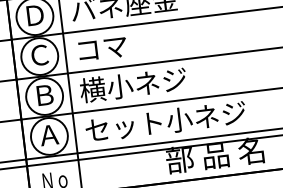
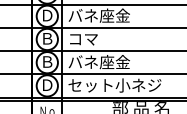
text: (39, 54) -> (47, 38), Ｃ -> Ｂ
text: (132, 85) -> (98, 62), 横小ネジ -> バネ座金
text: (49, 134) -> (47, 84), Ａ -> Ｄ

